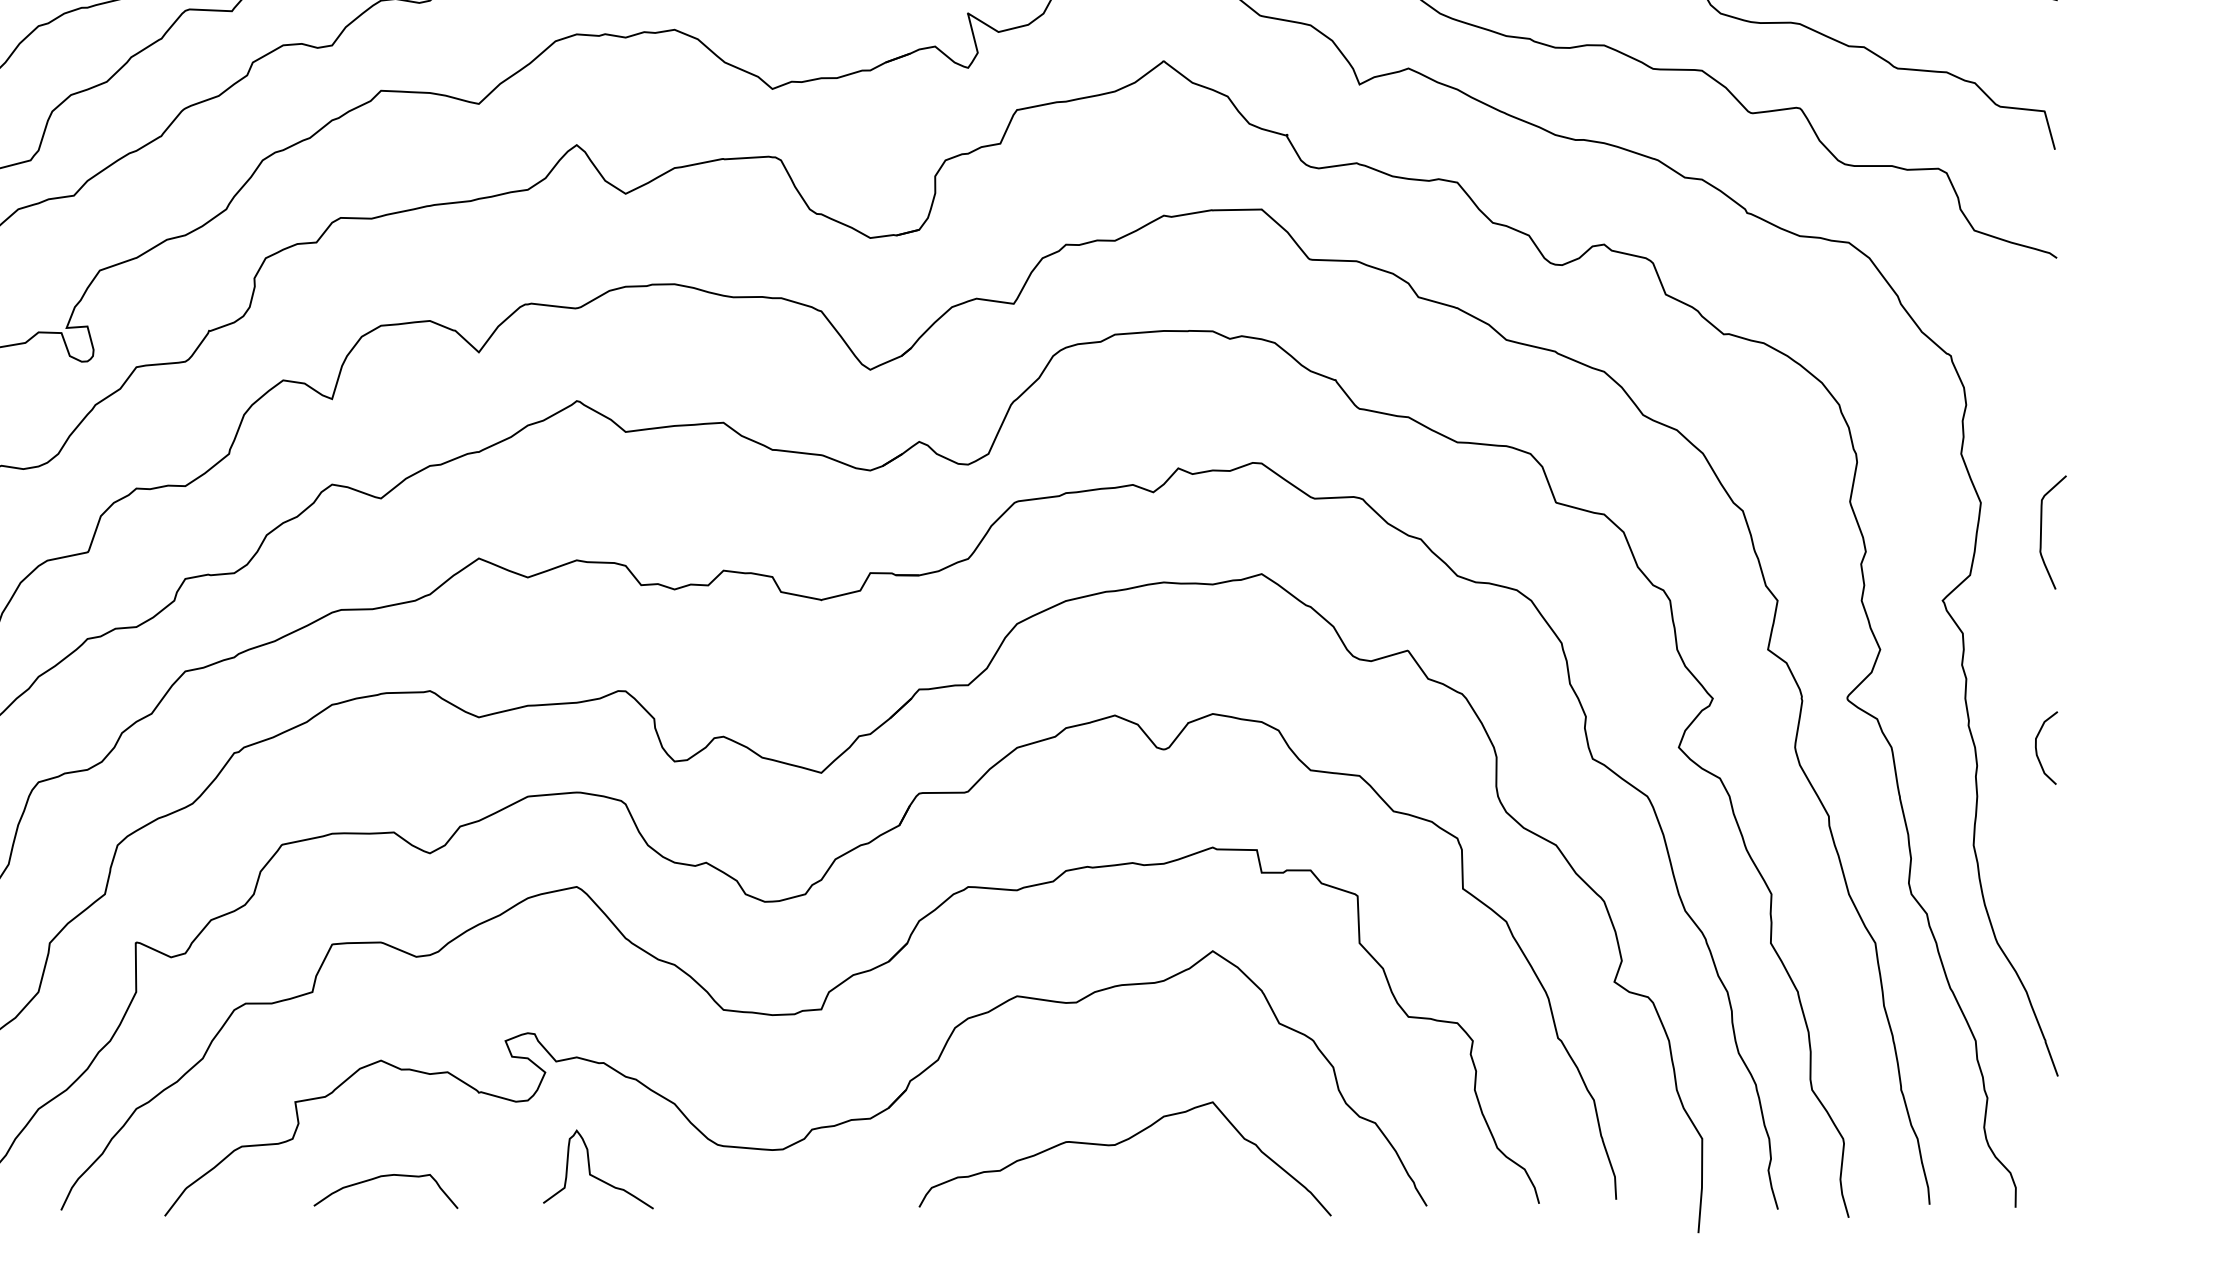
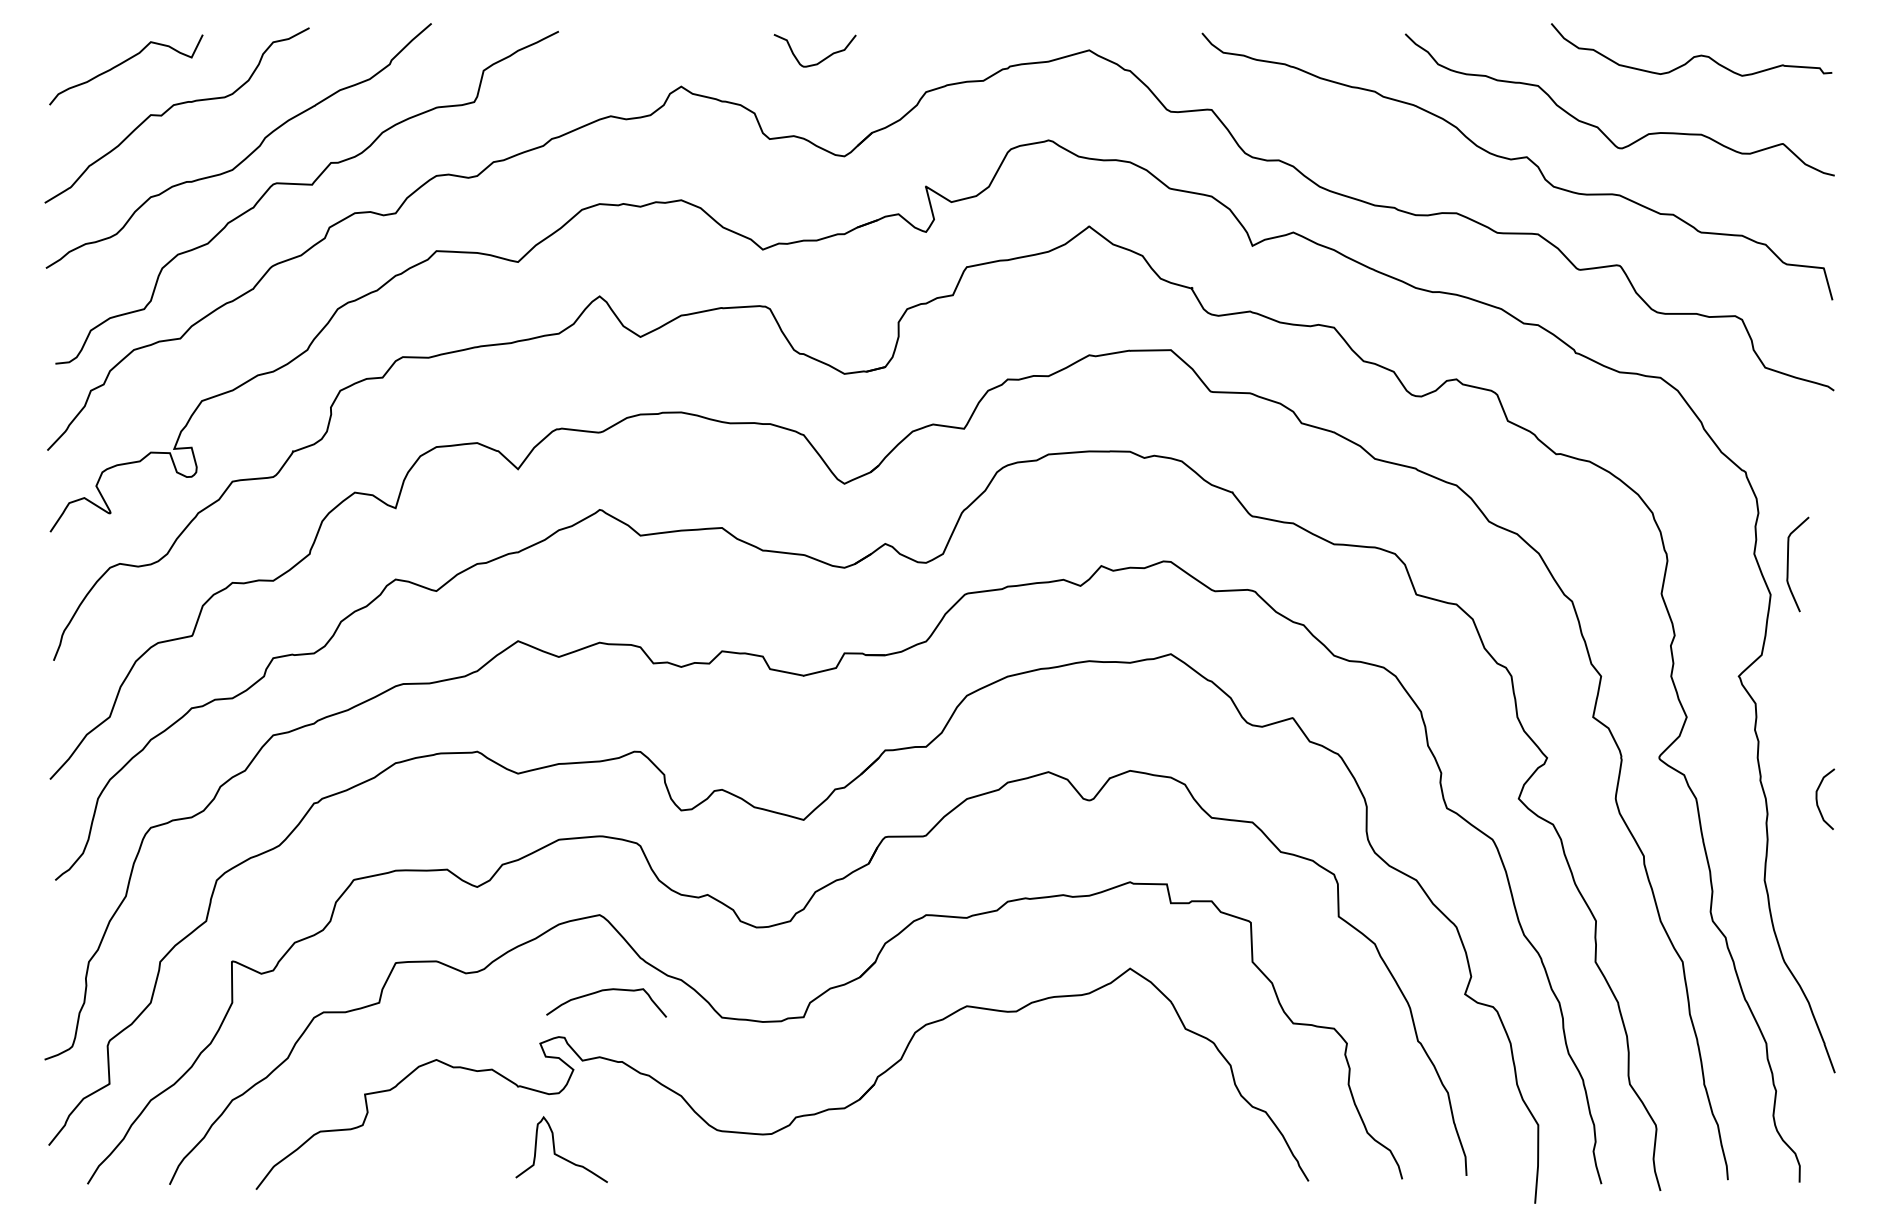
curve: (2041, 532) -> (1788, 564), moved
curve: (1117, 1145) -> (1050, 1130), removed
curve: (594, 1175) -> (558, 1154), moved
curve: (382, 1177) -> (603, 991), moved

